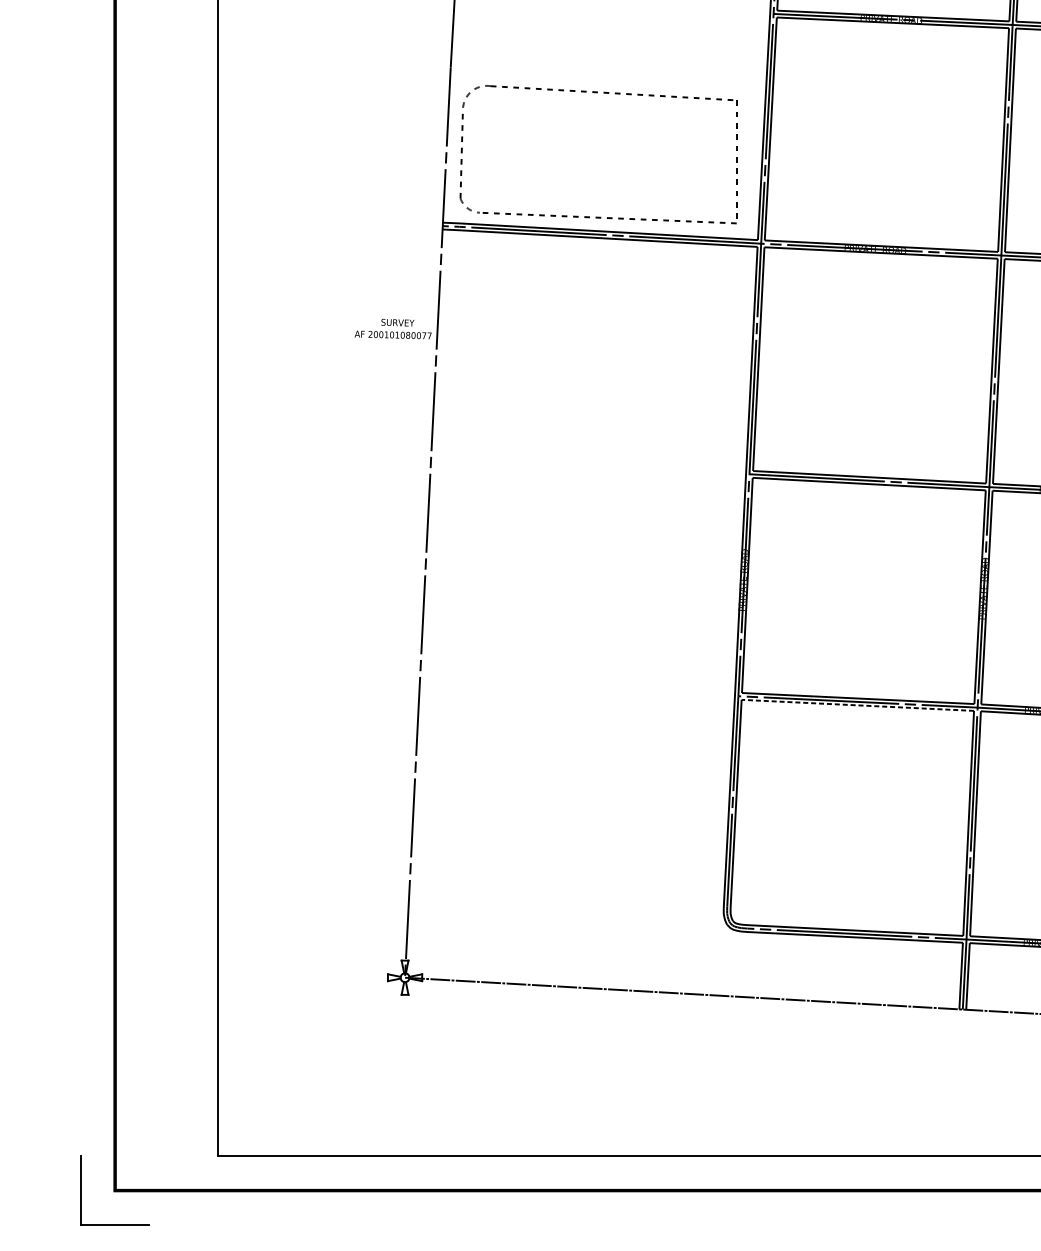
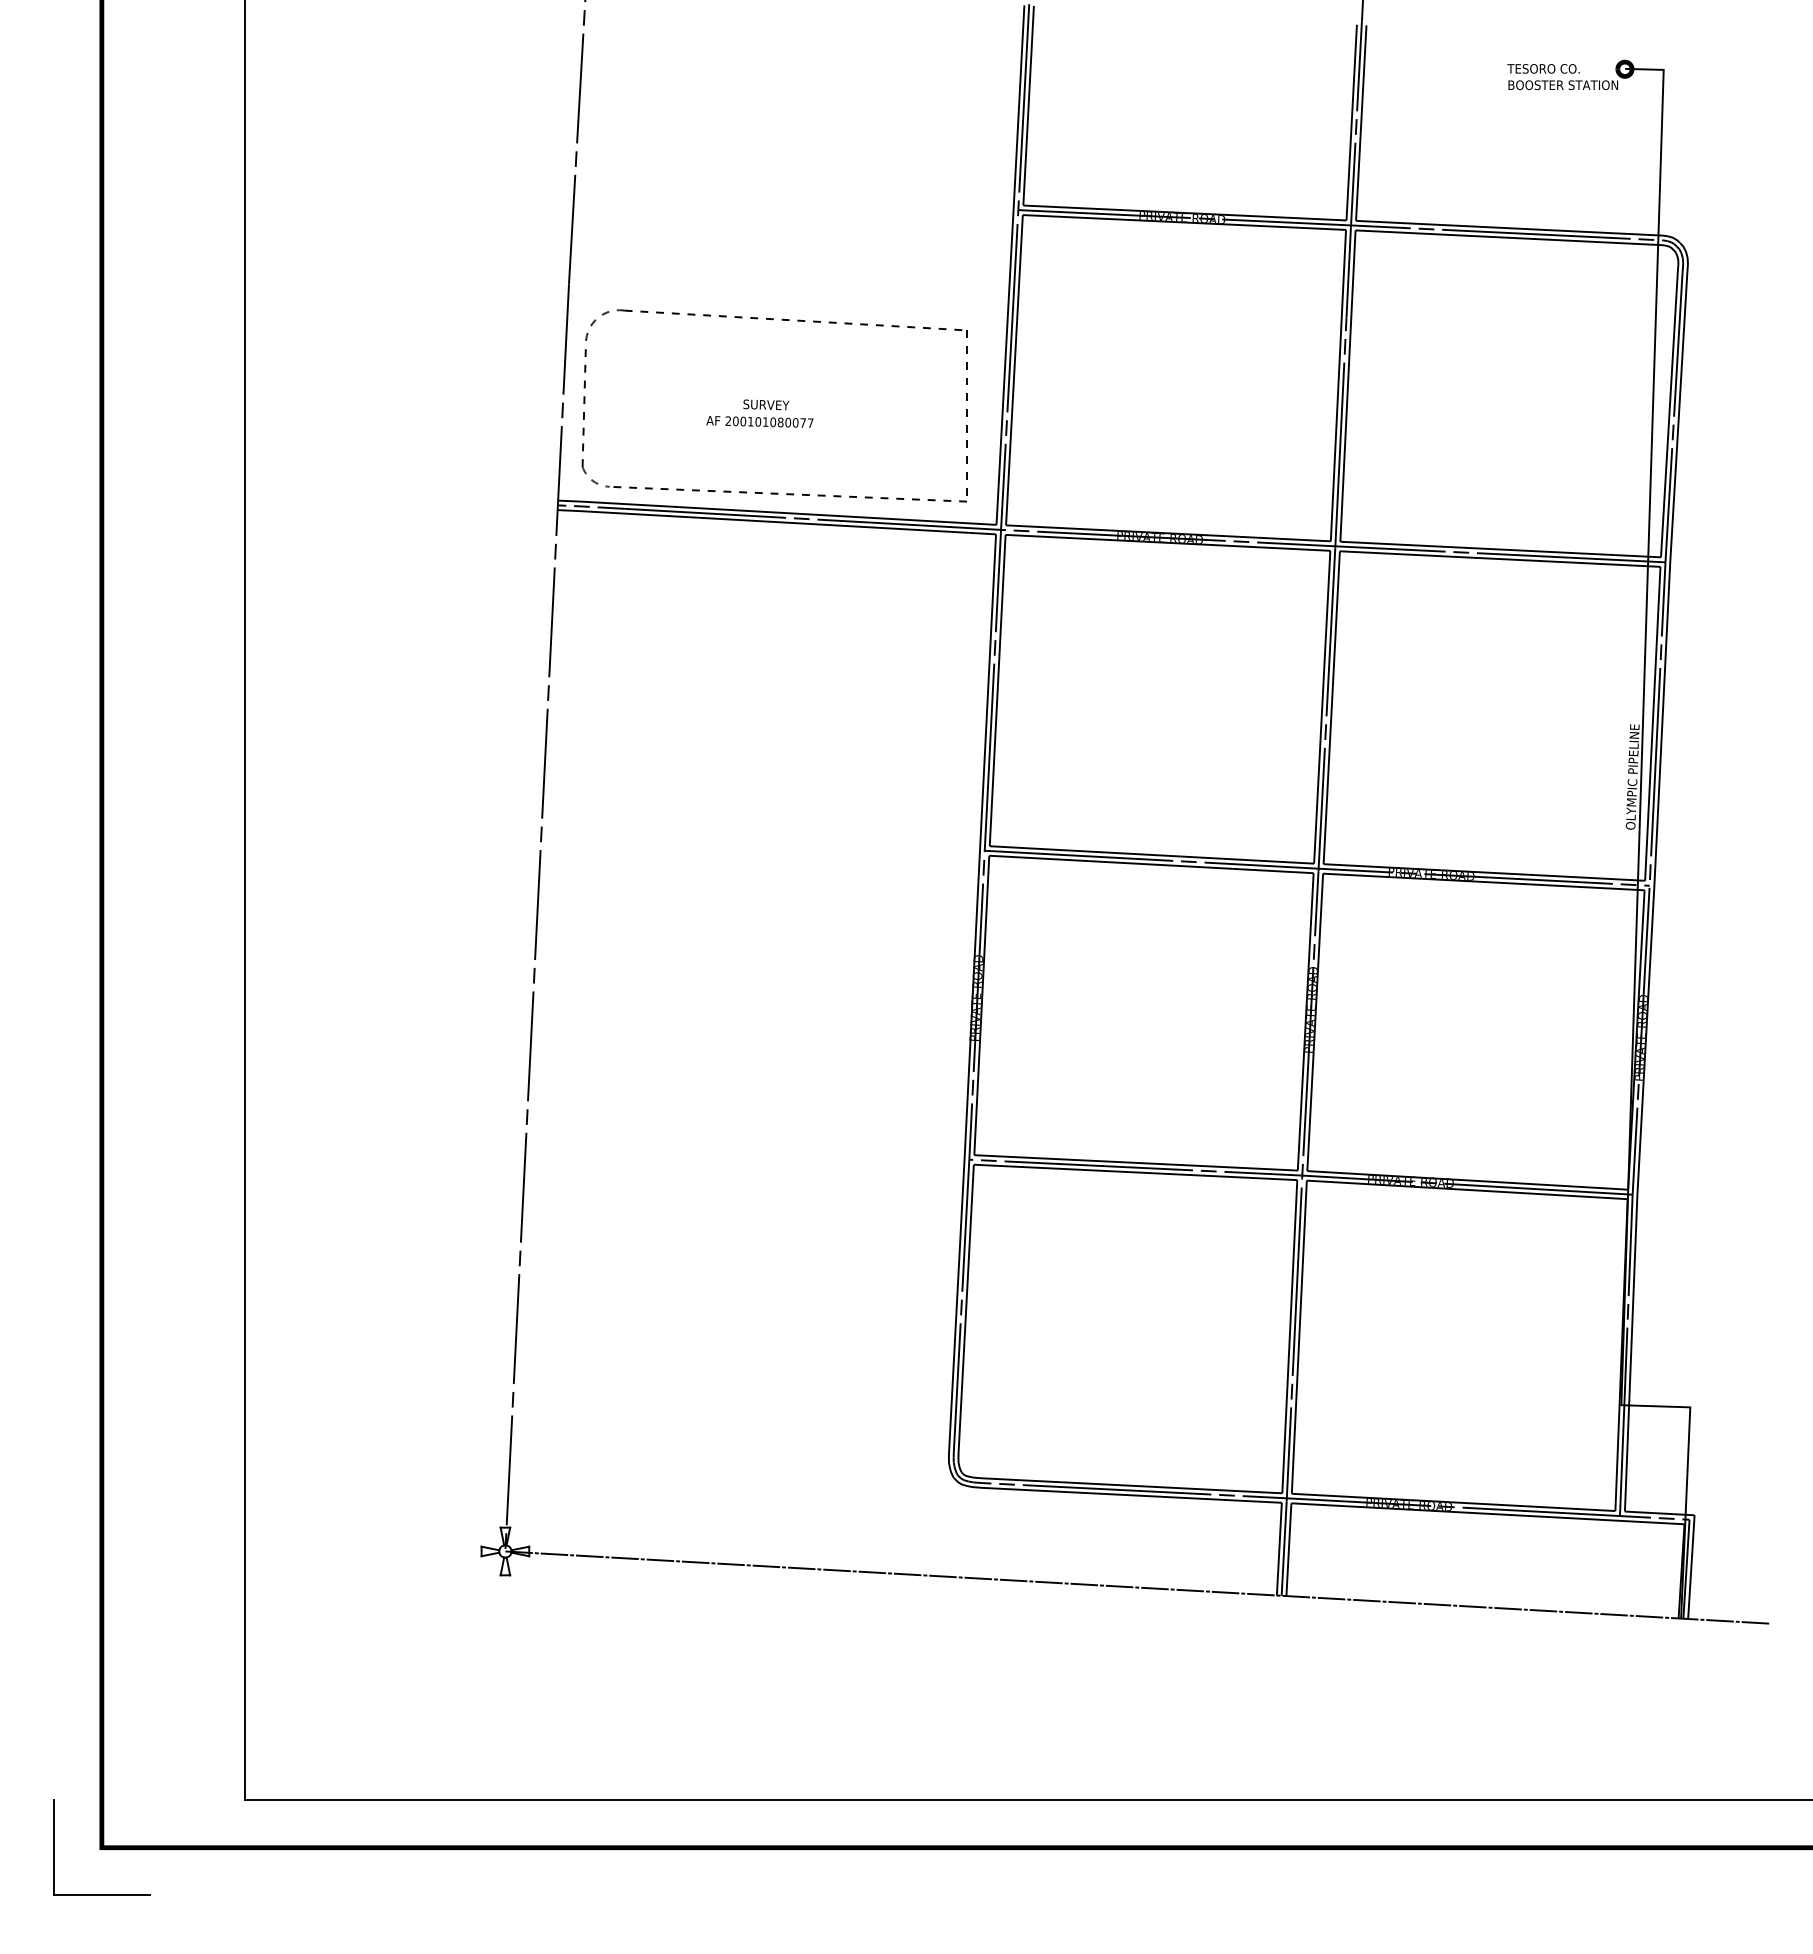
text: (392, 328) -> (759, 413), moved
line: (857, 705) -> (1135, 1172), dashed -> solid

